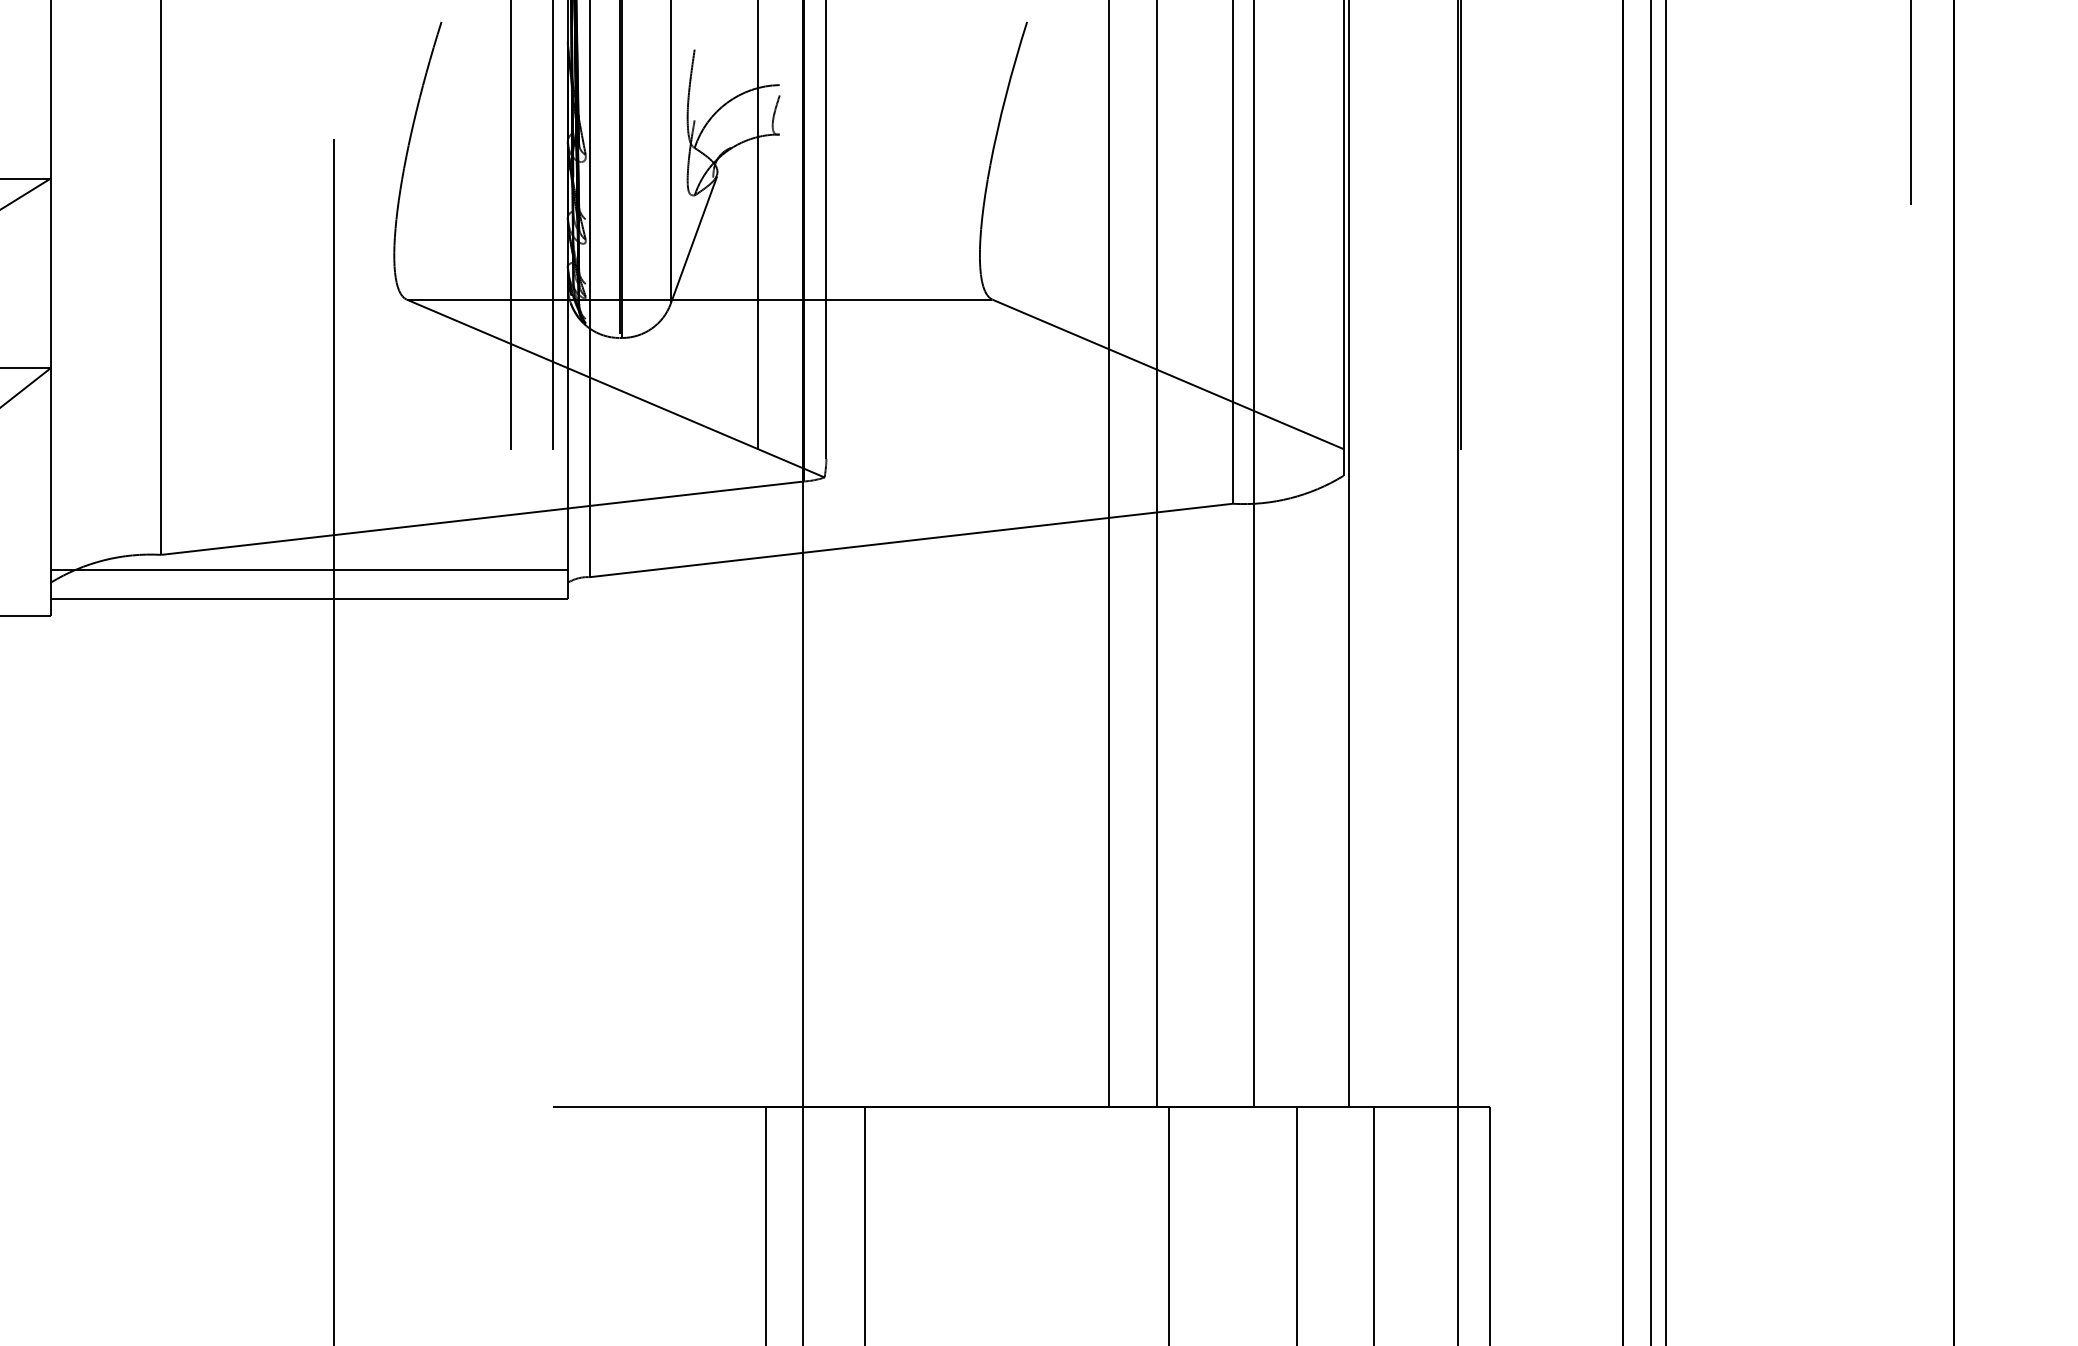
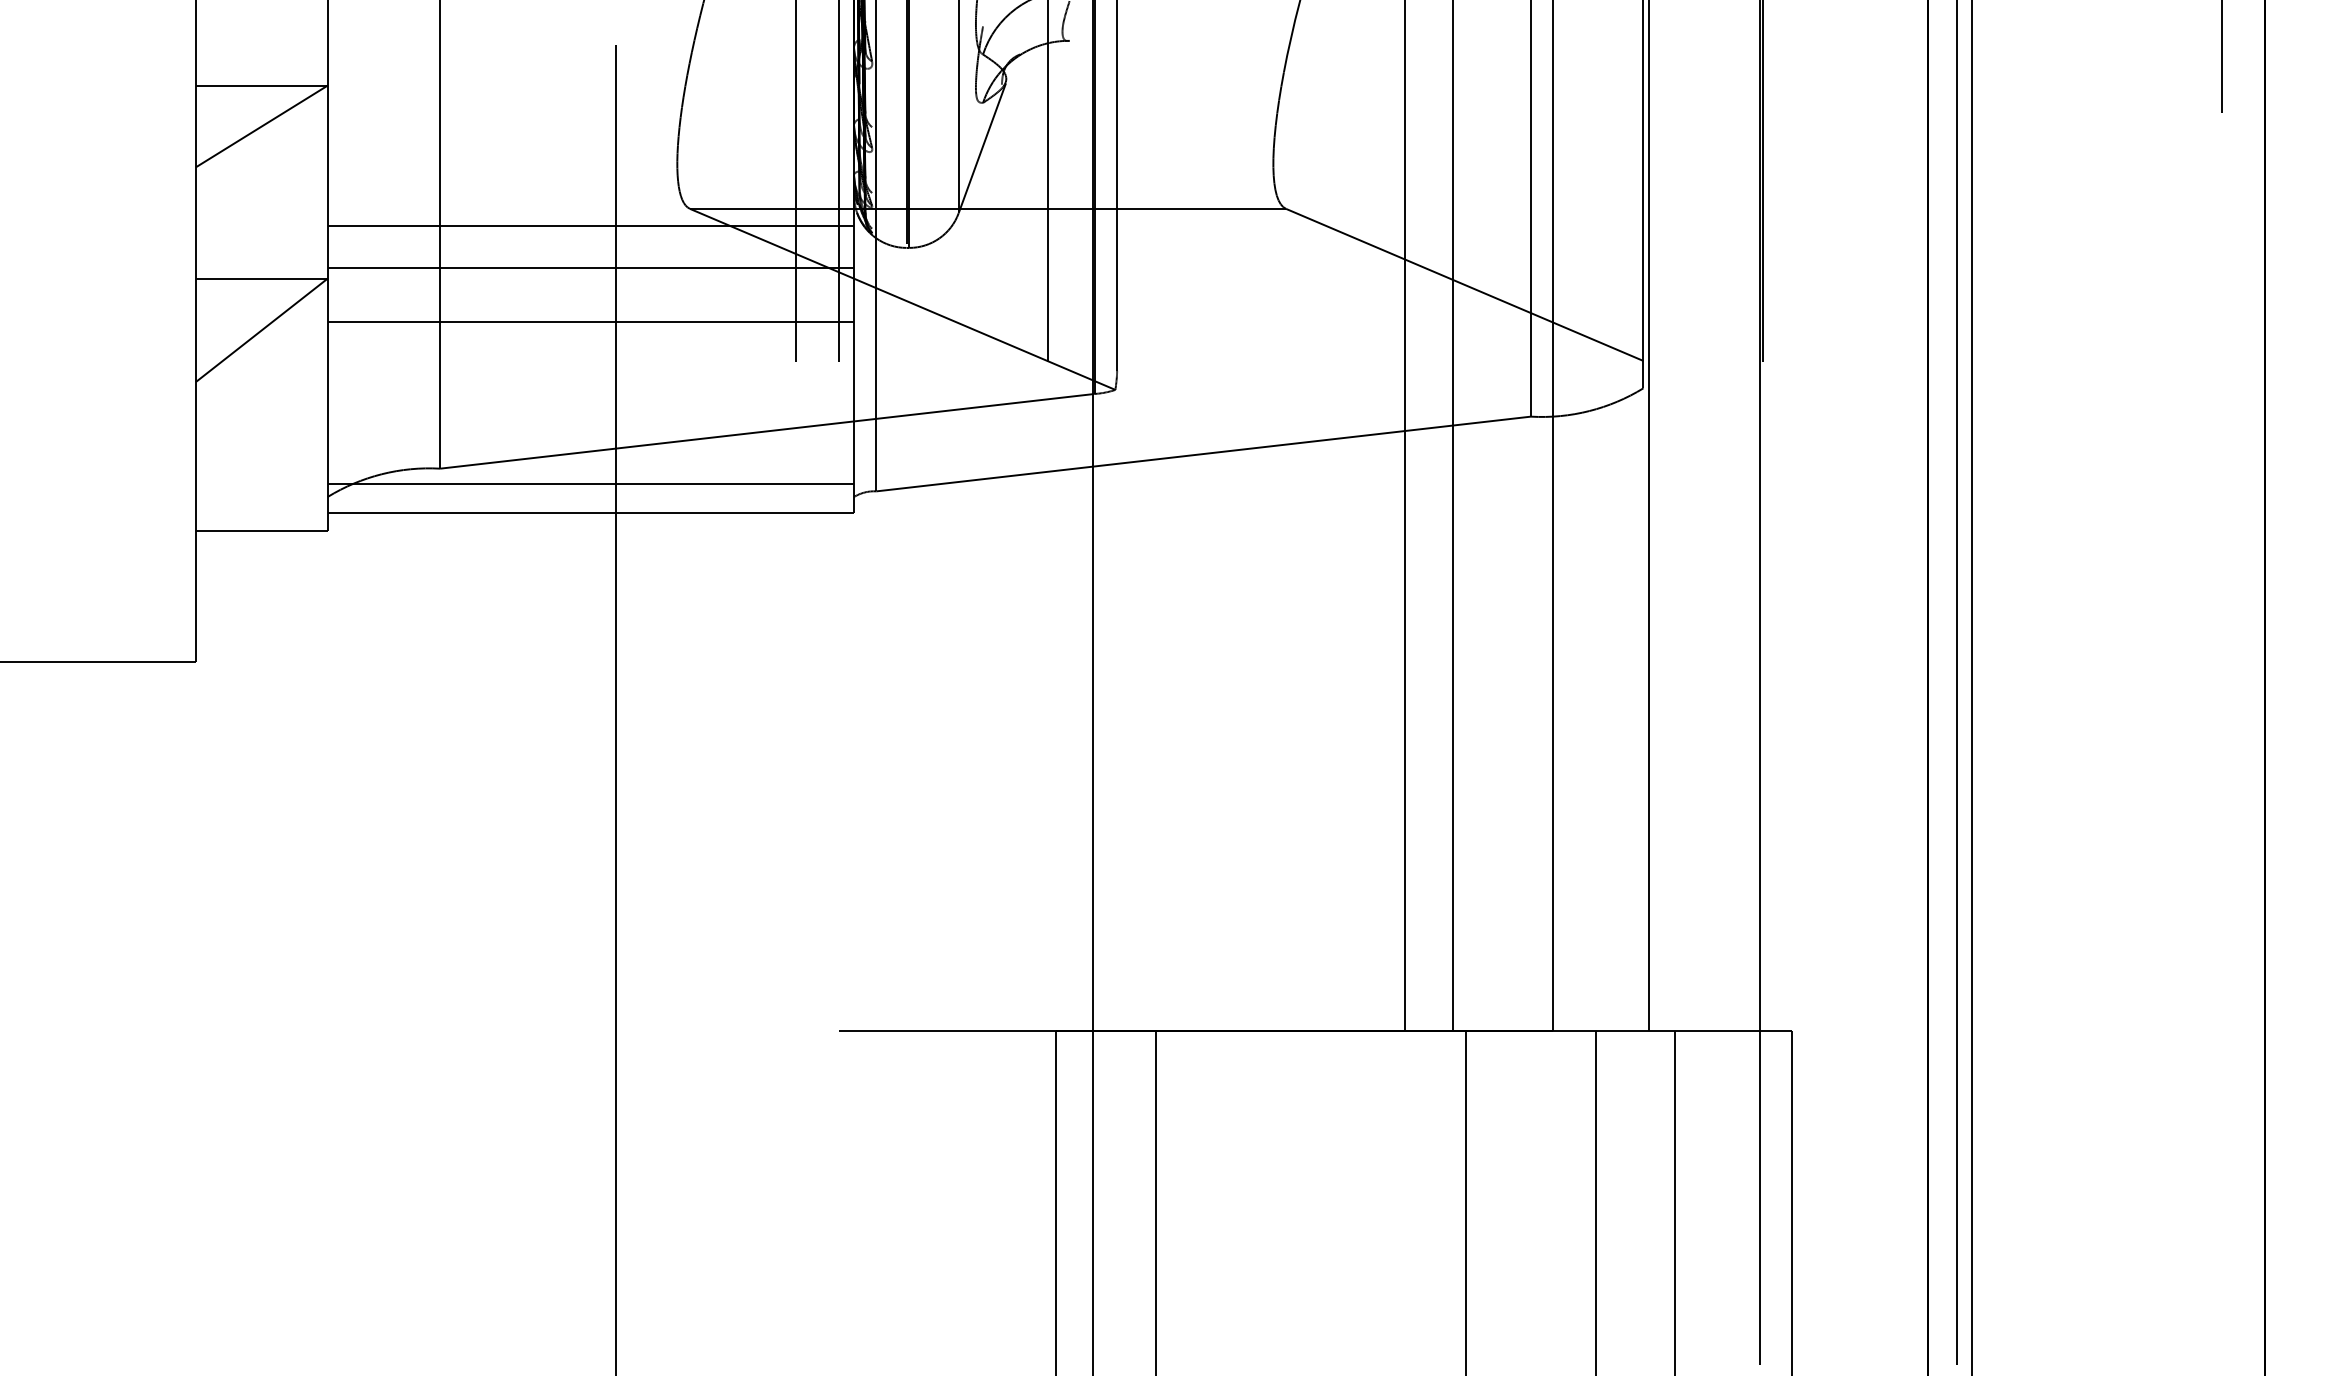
line: (308, 316) -> (590, 226), added
line: (308, 358) -> (590, 268), added
line: (308, 410) -> (590, 321), added

